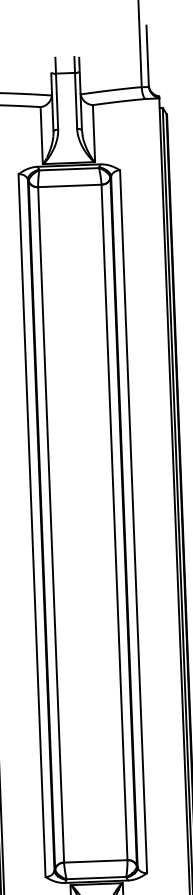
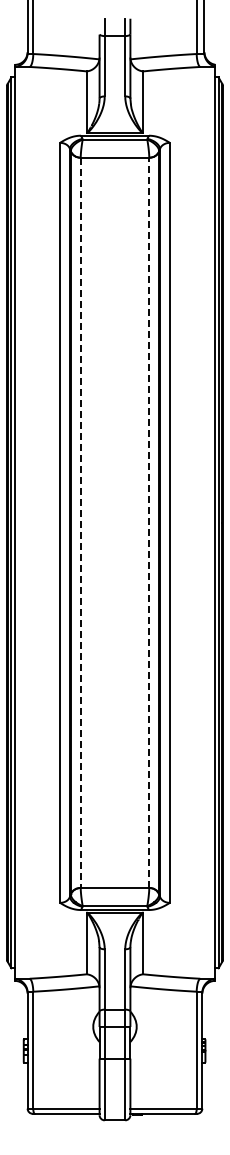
line: (114, 522) -> (149, 522), solid -> dashed
line: (50, 525) -> (80, 523), solid -> dashed

